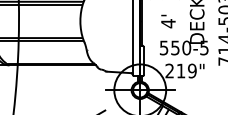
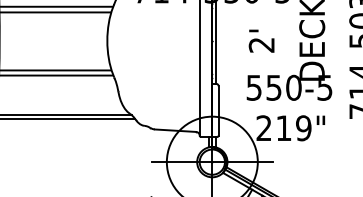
text: (168, 23) -> (261, 44), 4' -> 2'

